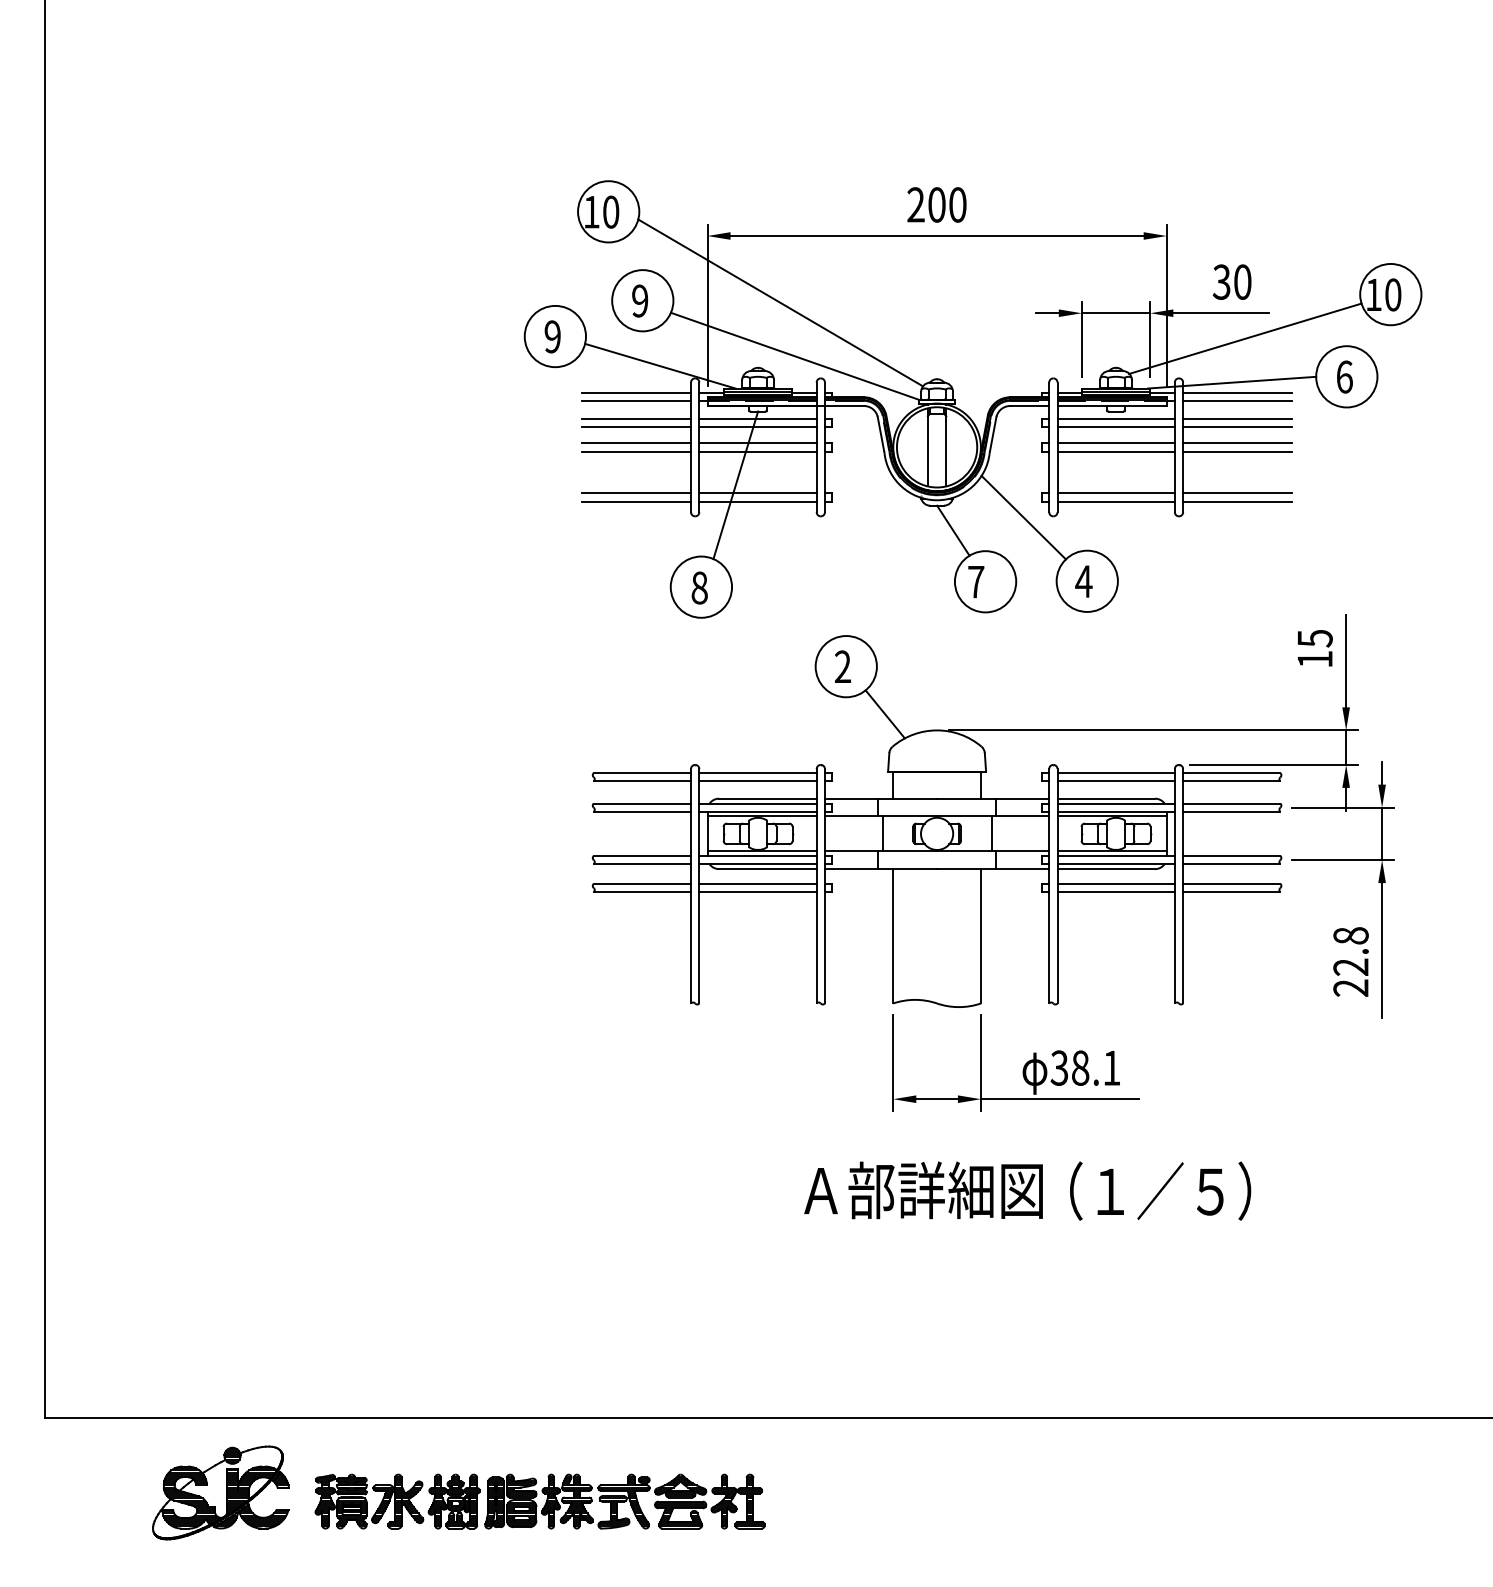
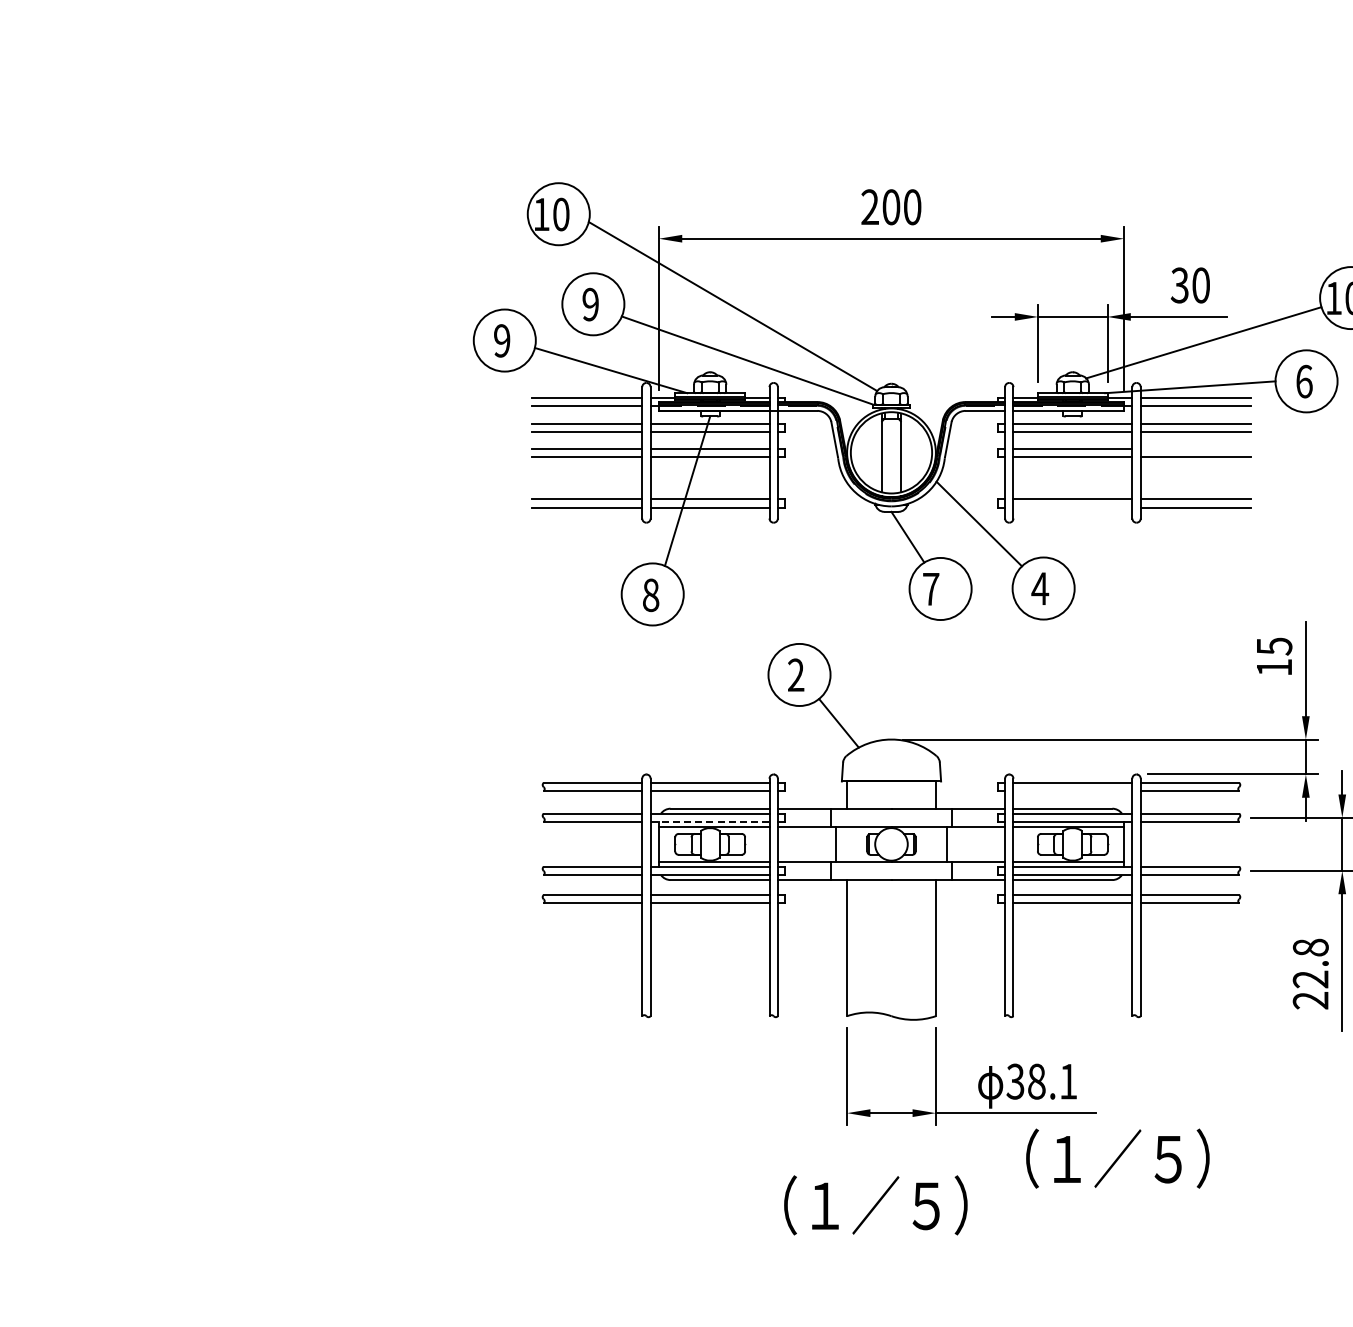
line: (1237, 443) -> (1195, 448), removed
line: (1115, 501) -> (1072, 507), removed
line: (1115, 781) -> (1072, 791), removed
line: (758, 811) -> (710, 821), solid -> dashed
text: (923, 1189) -> (877, 1204), Ａ部詳細図 -> （１／５）
text: (1160, 1190) -> (1117, 1158), moved

